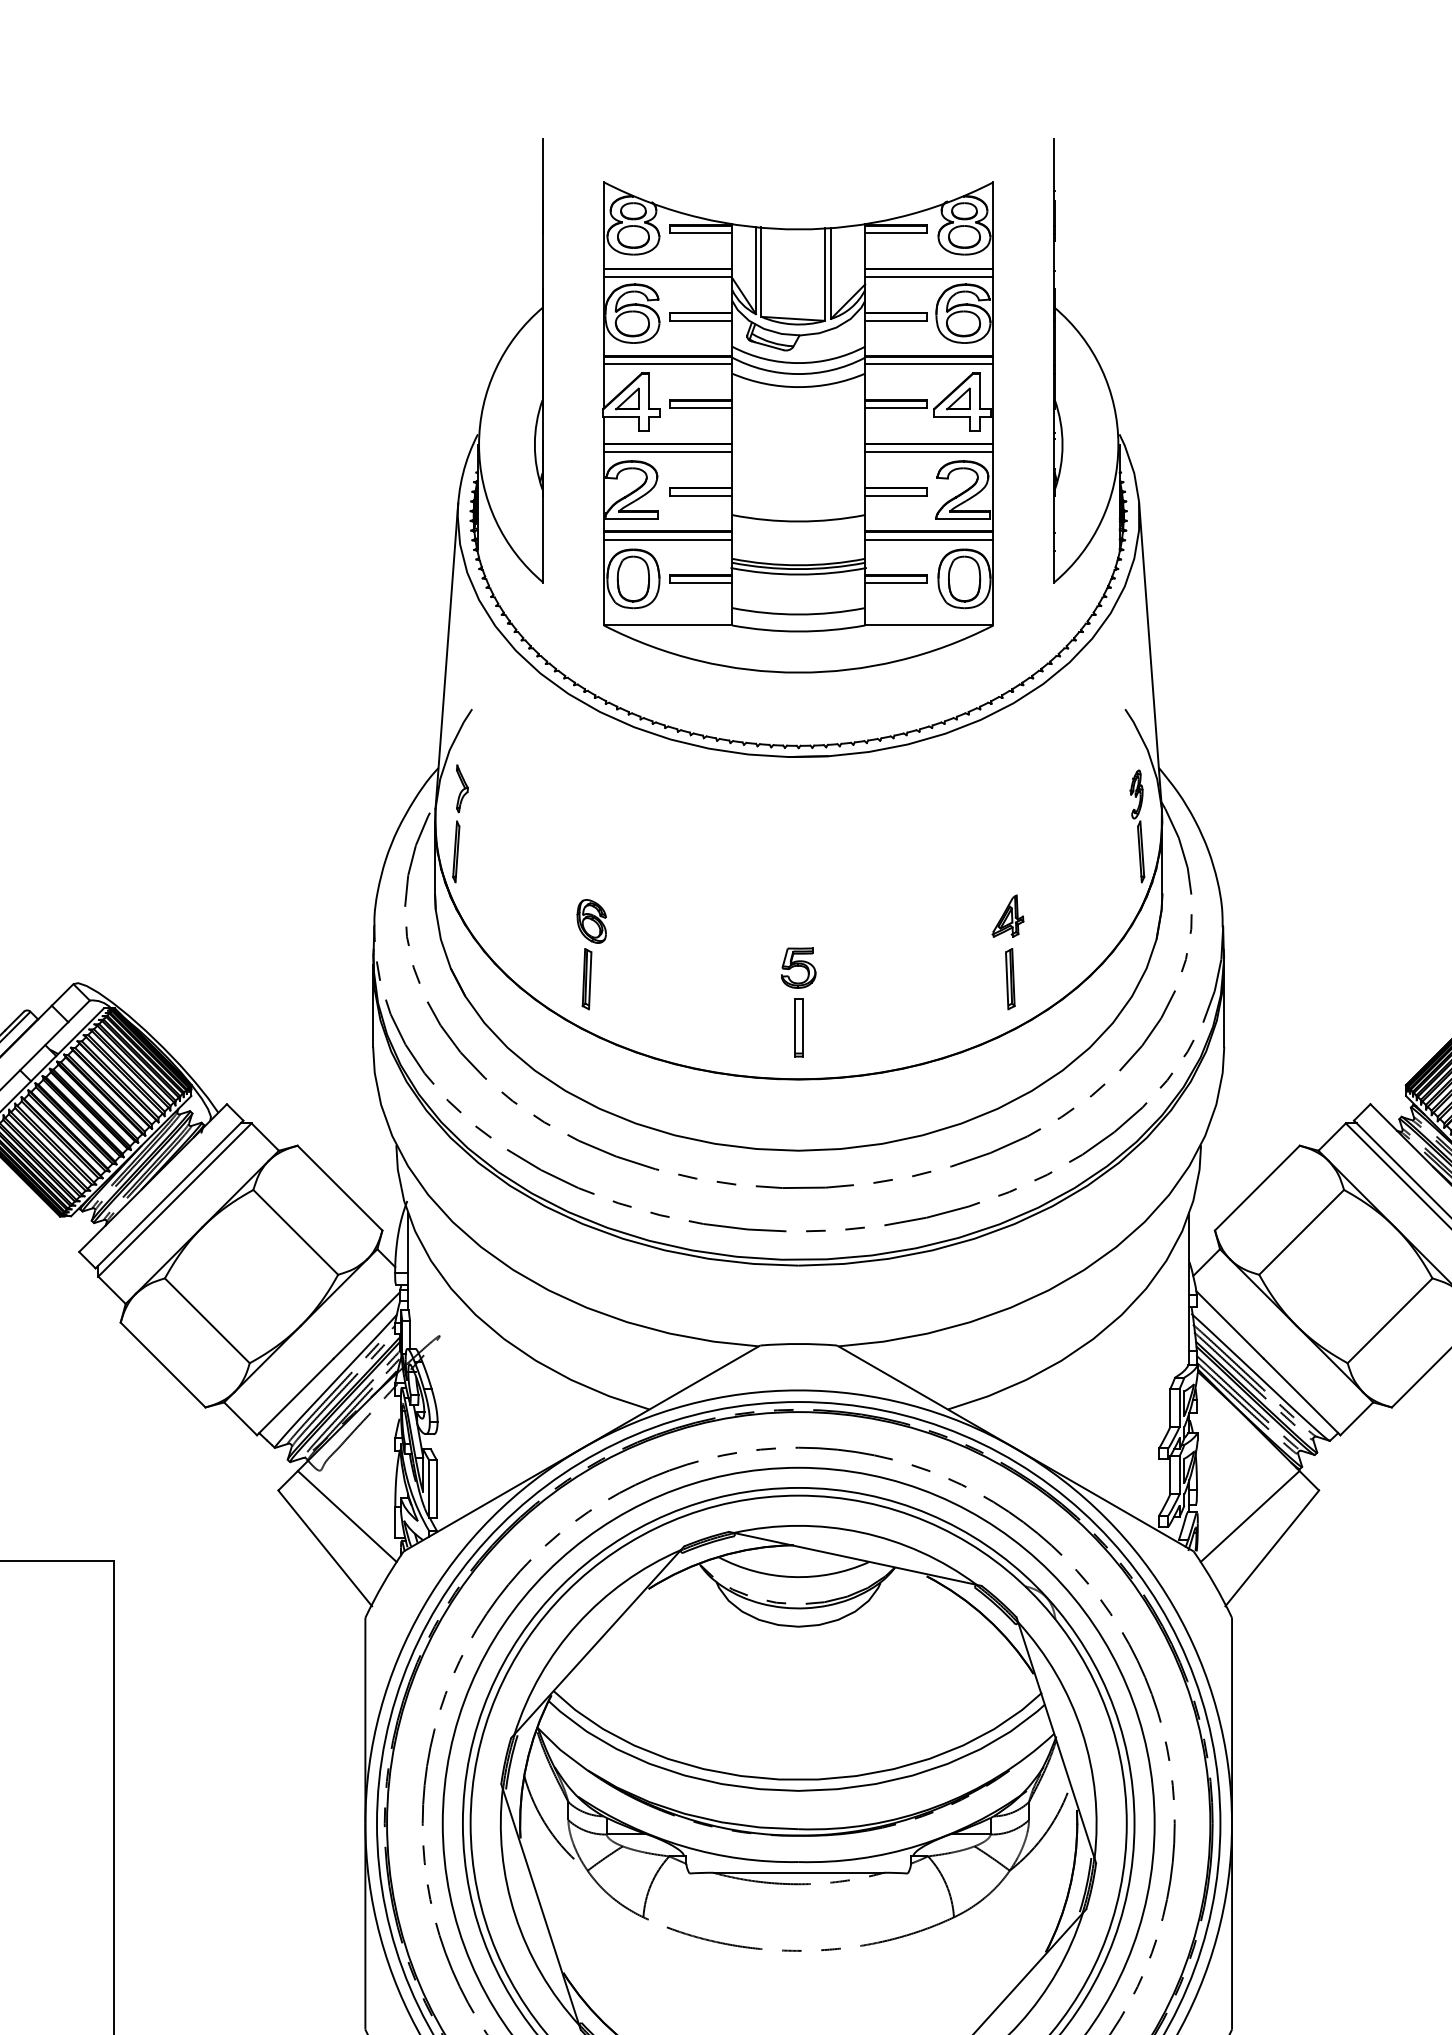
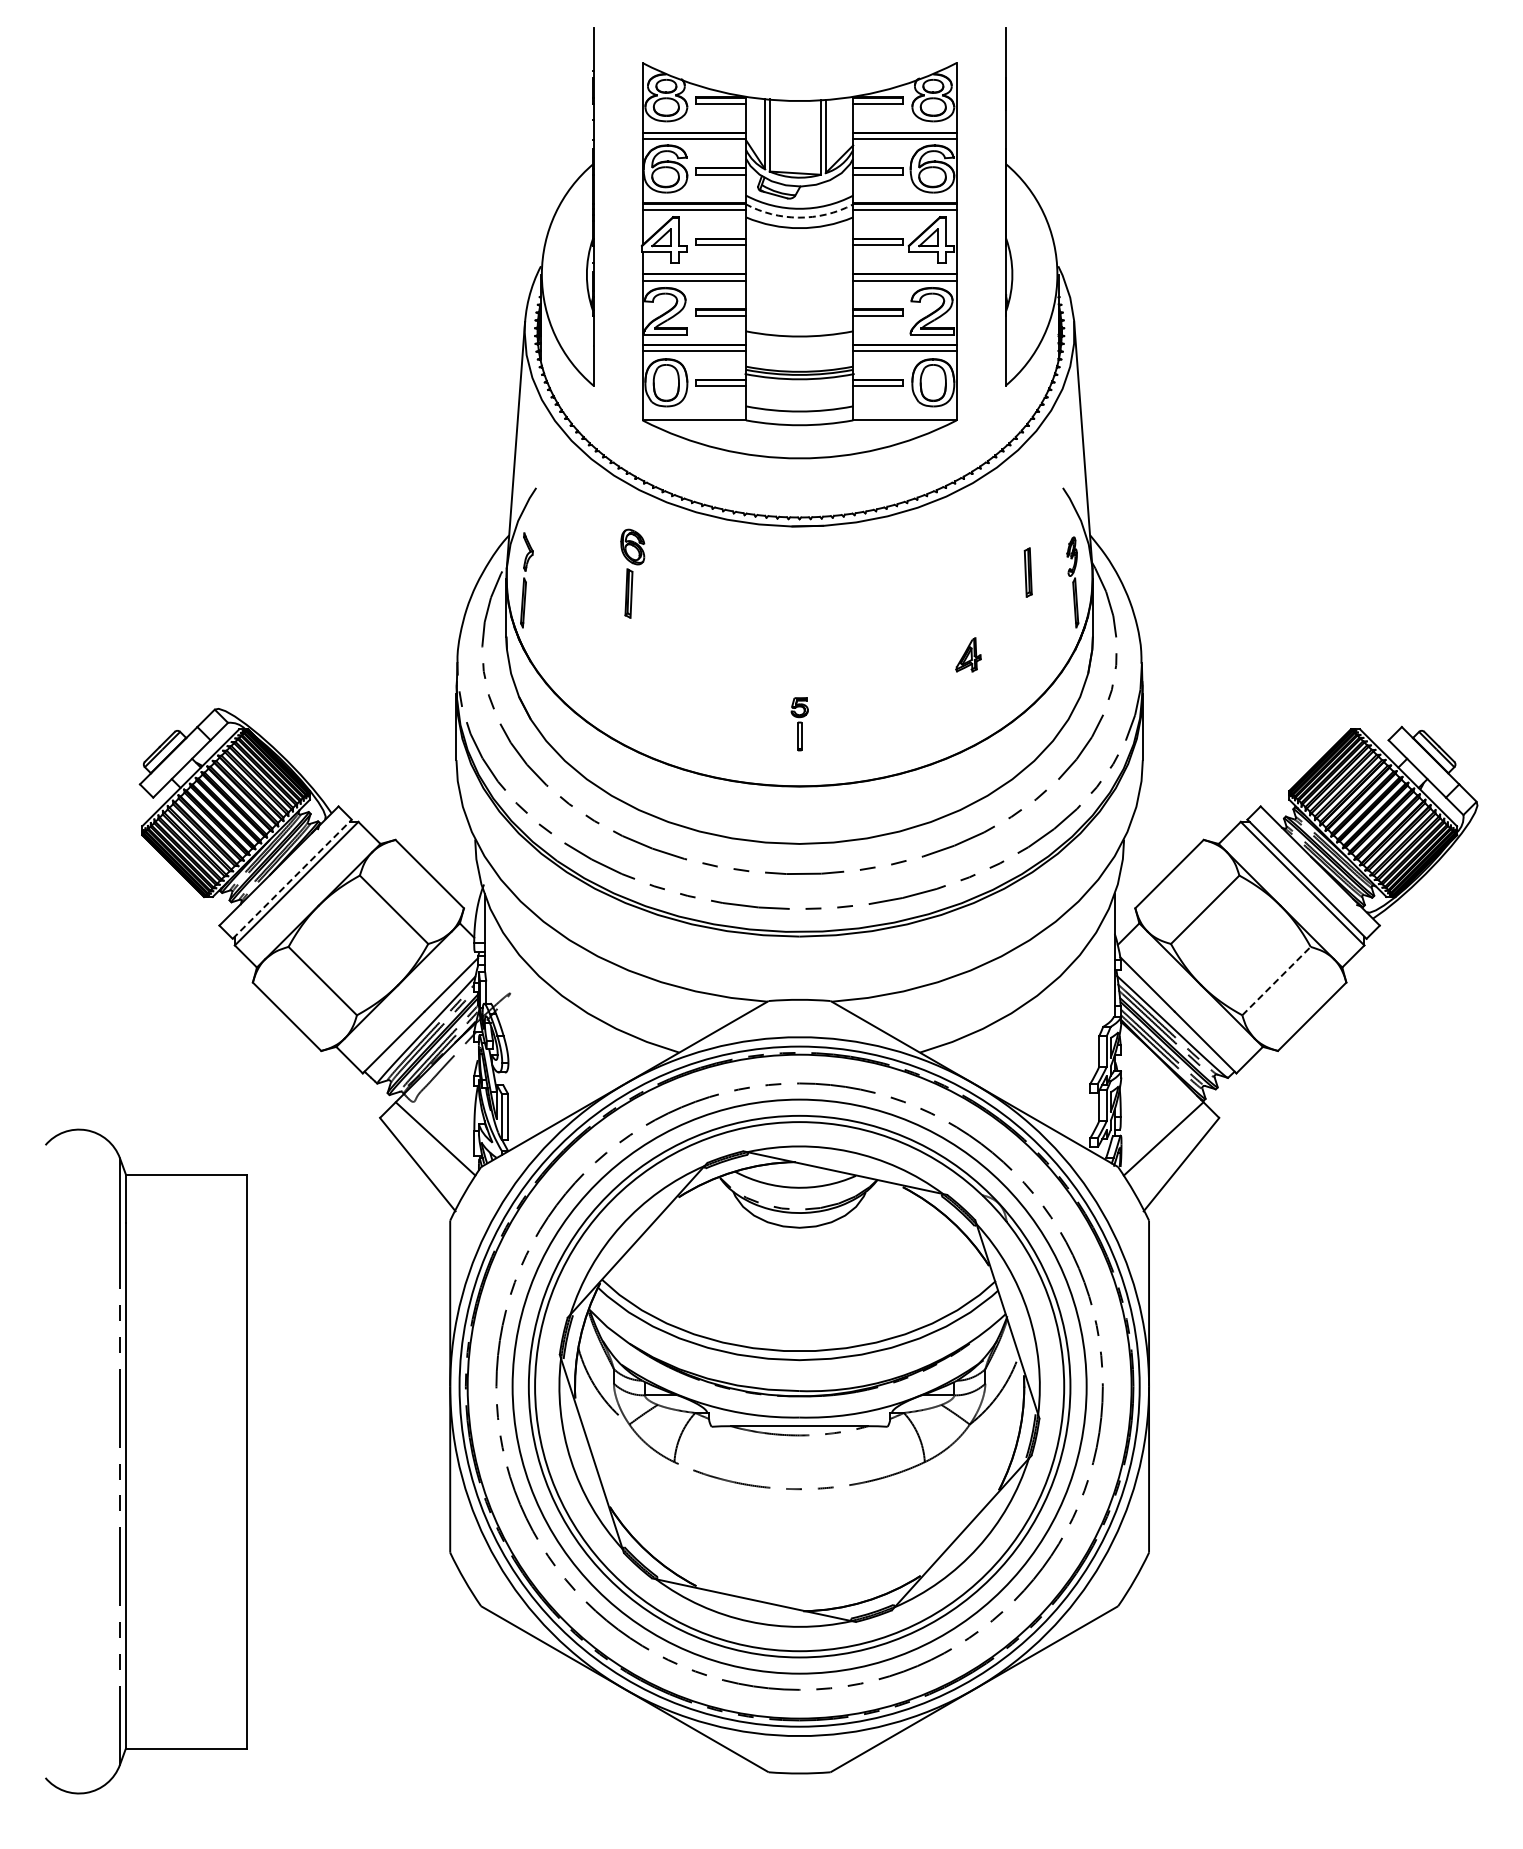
arc: (797, 373) -> (798, 217), solid -> dashed
part: (591, 954) -> (632, 573), moved
part: (1009, 979) -> (1027, 572), moved
part: (798, 1001) -> (799, 723), size x0.6
line: (169, 1193) -> (292, 878), solid -> dashed
line: (1390, 1320) -> (1276, 980), solid -> dashed

